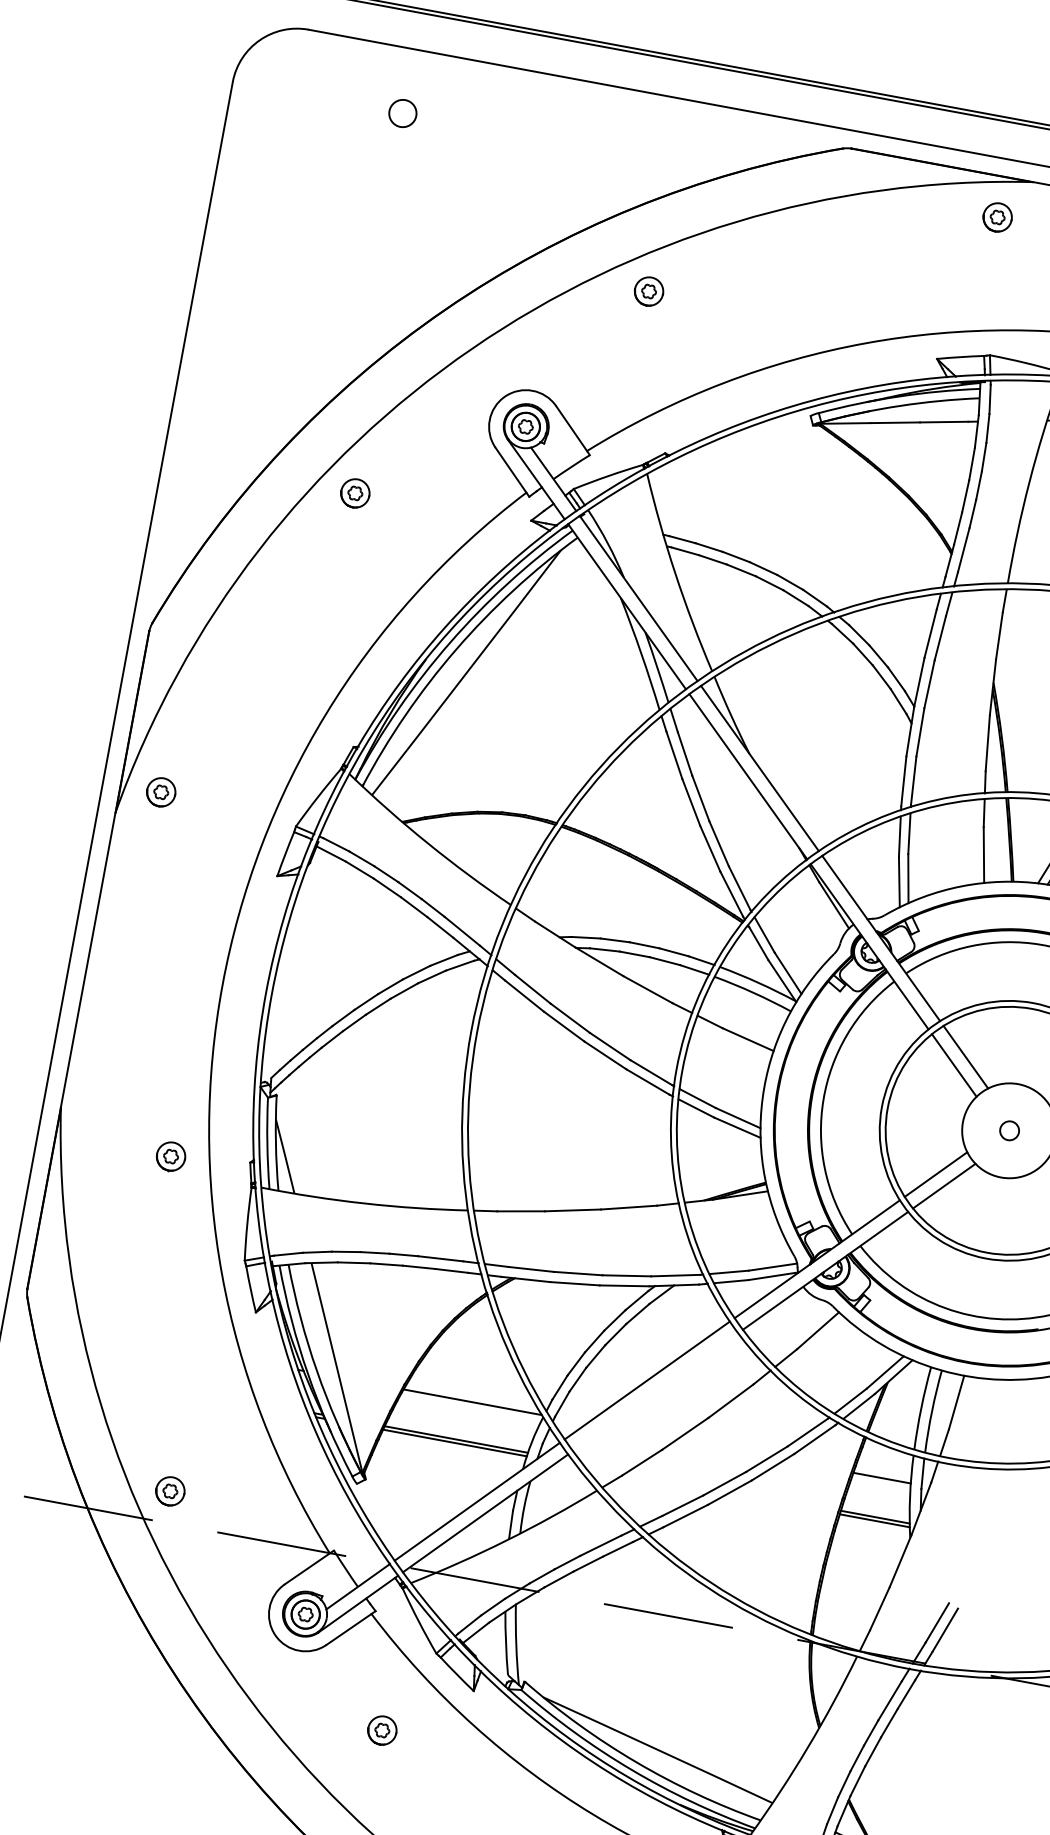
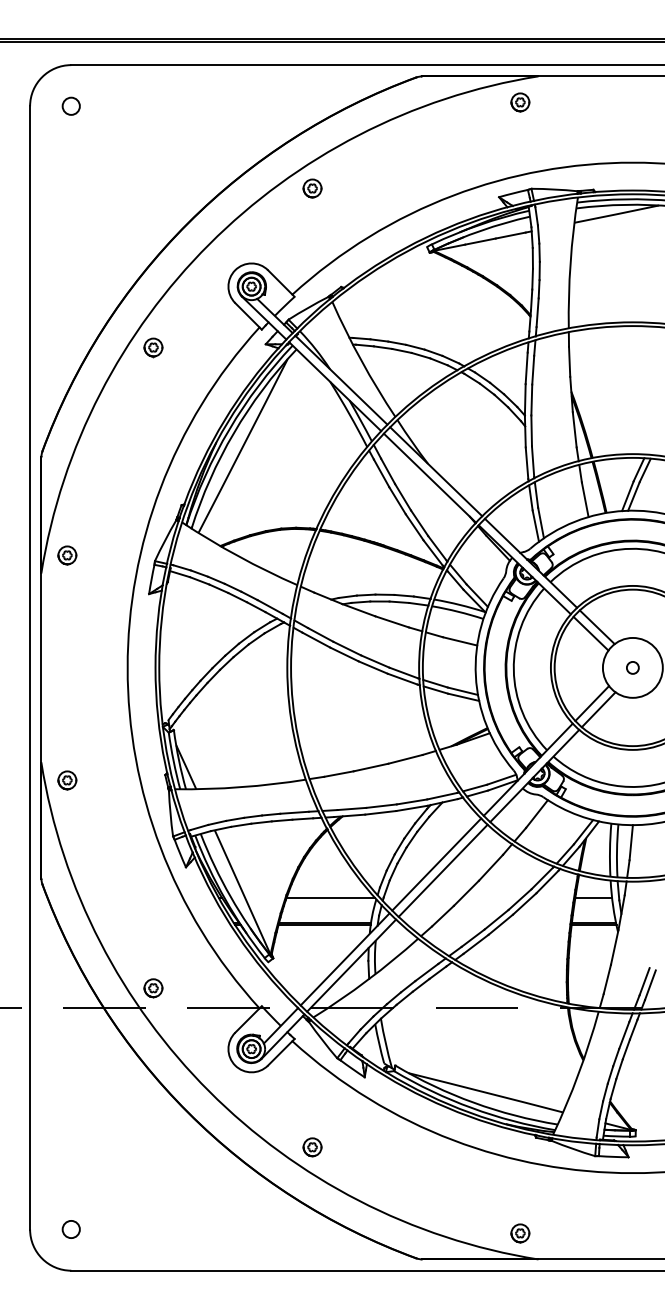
circle: (401, 112) -> (70, 105), moved
part: (171, 1156) -> (67, 780), moved
line: (654, 1391) -> (442, 870), added
part: (382, 1730) -> (312, 1147), moved

